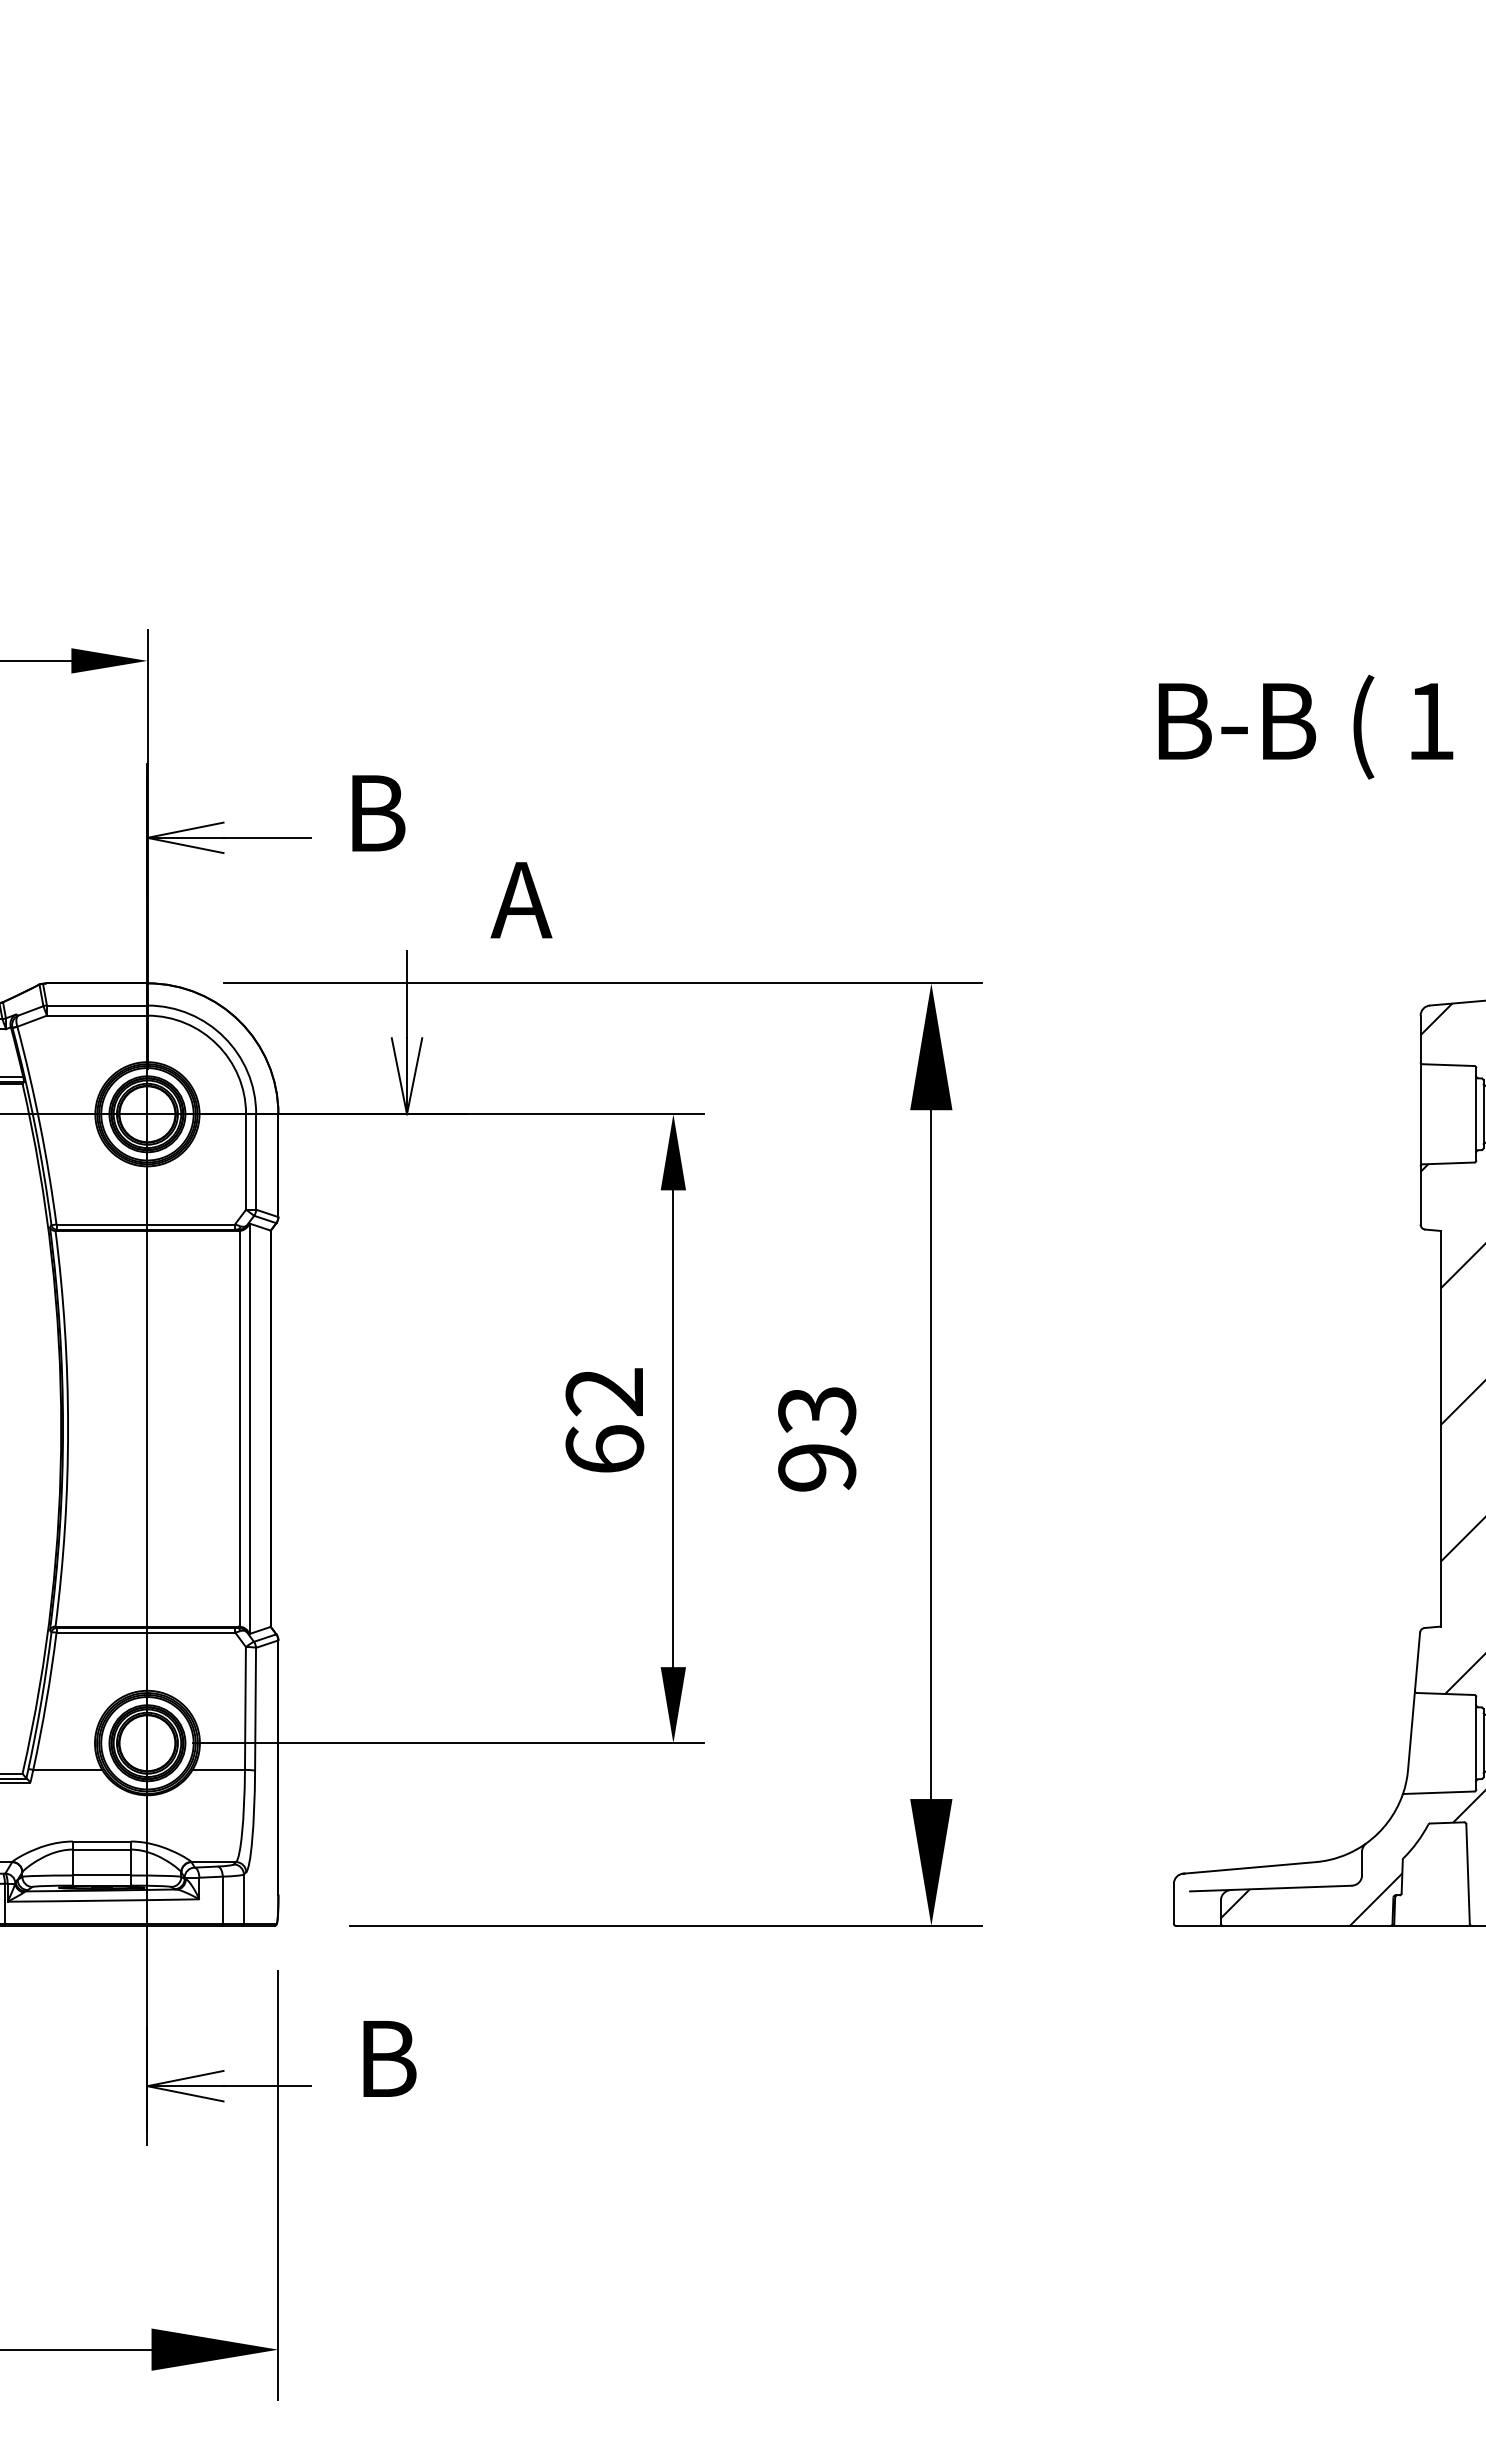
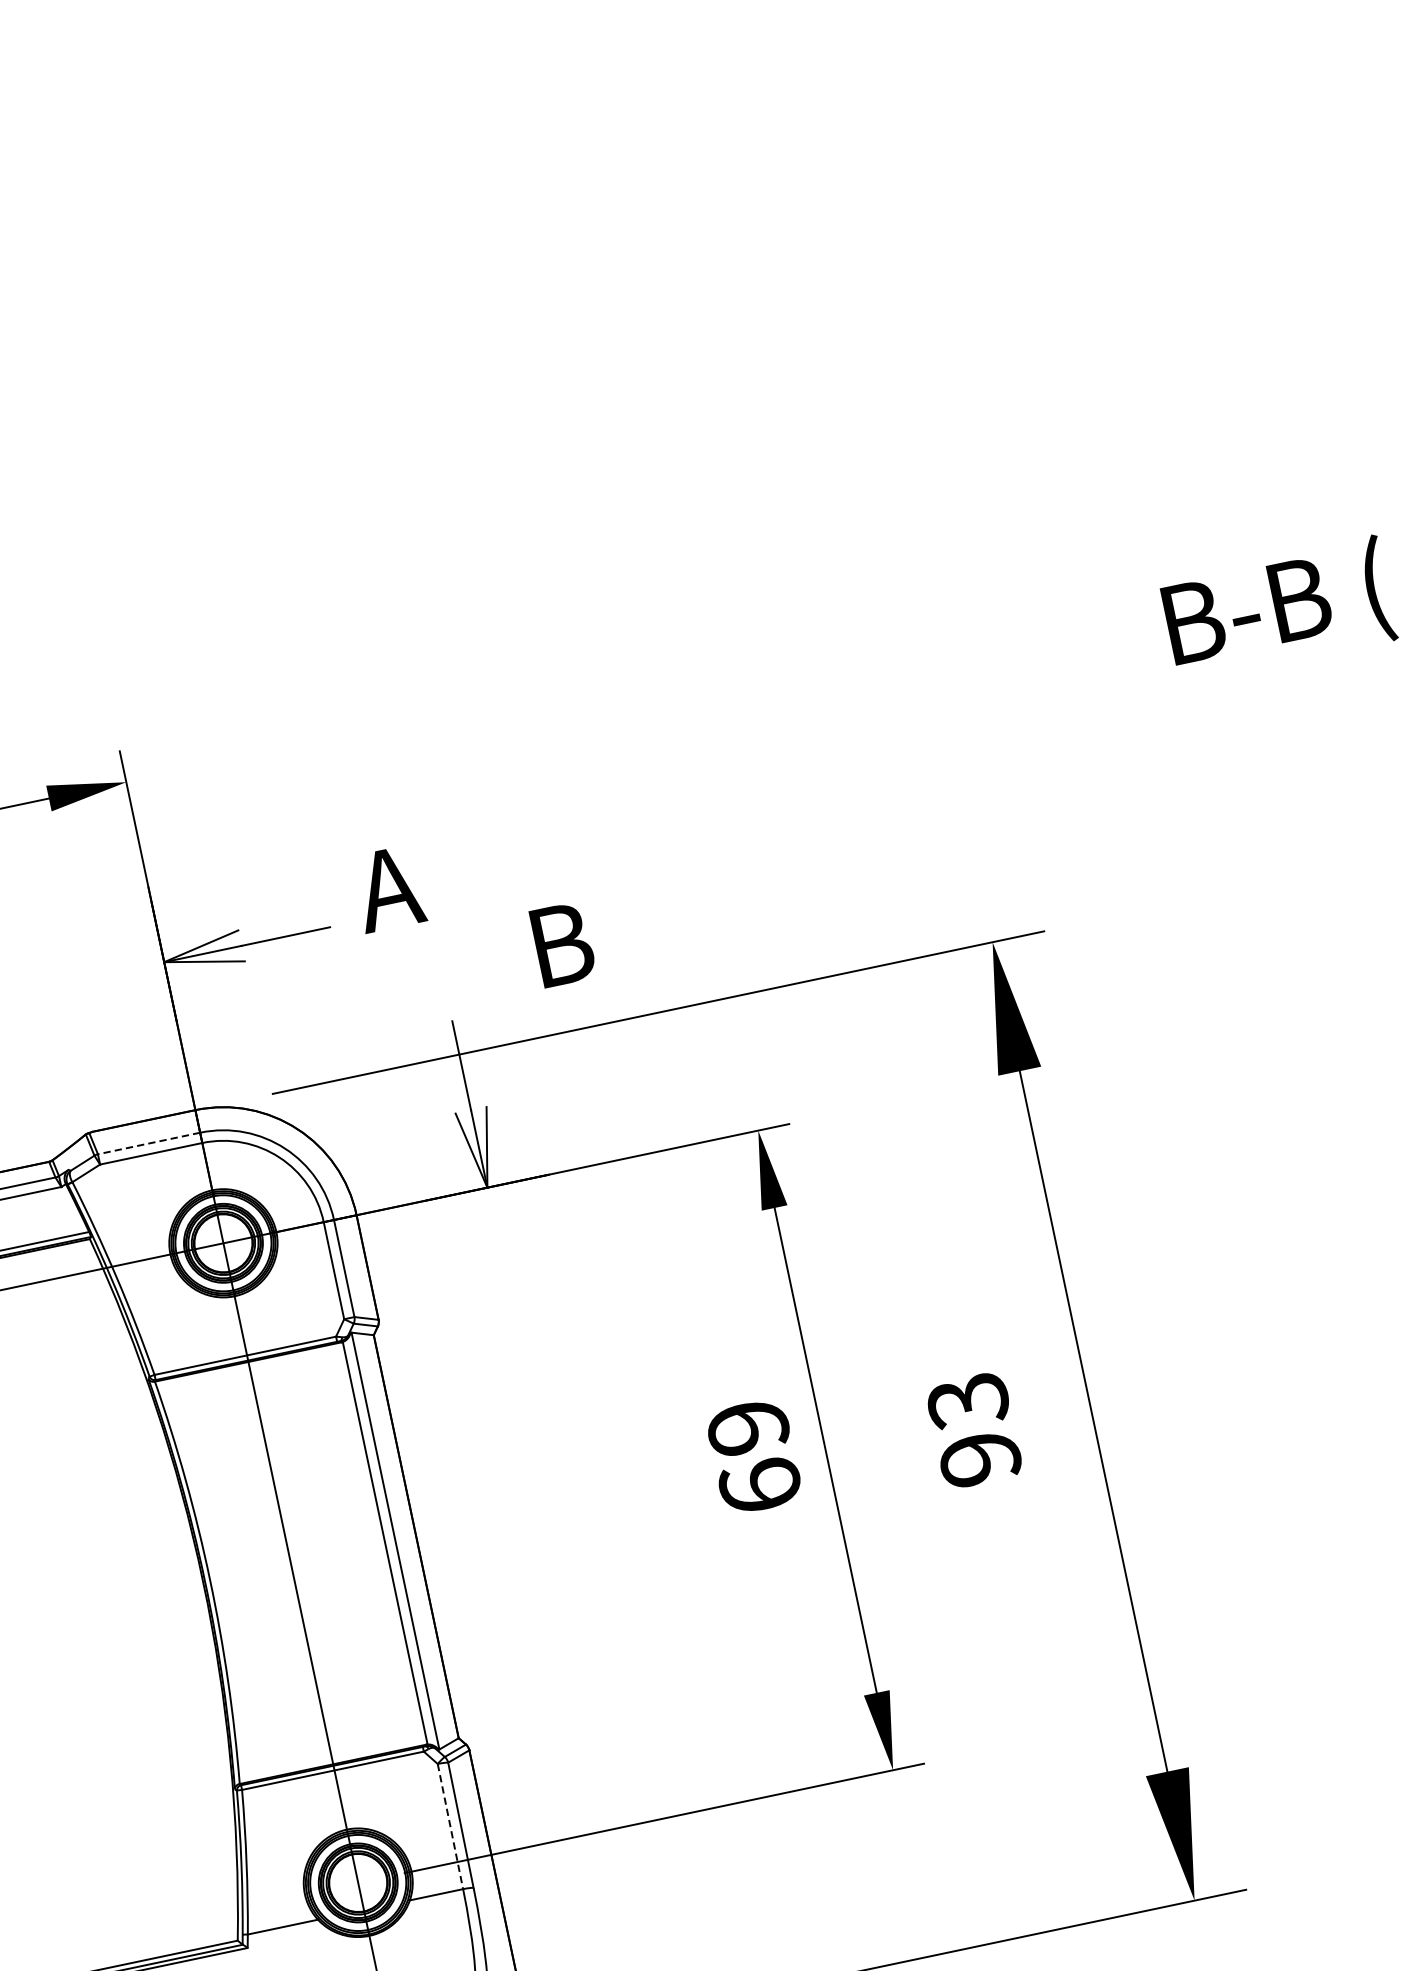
text: (373, 813) -> (388, 888), B -> A
text: (521, 900) -> (558, 945), A -> B
line: (96, 1005) -> (148, 1143), solid -> dashed
text: (604, 1392) -> (747, 1428), 62 -> 69
line: (245, 1708) -> (450, 1826), solid -> dashed

